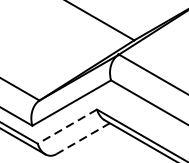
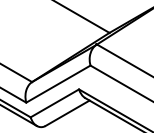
line: (66, 126) -> (54, 103), dashed -> solid
line: (84, 139) -> (68, 113), dashed -> solid

